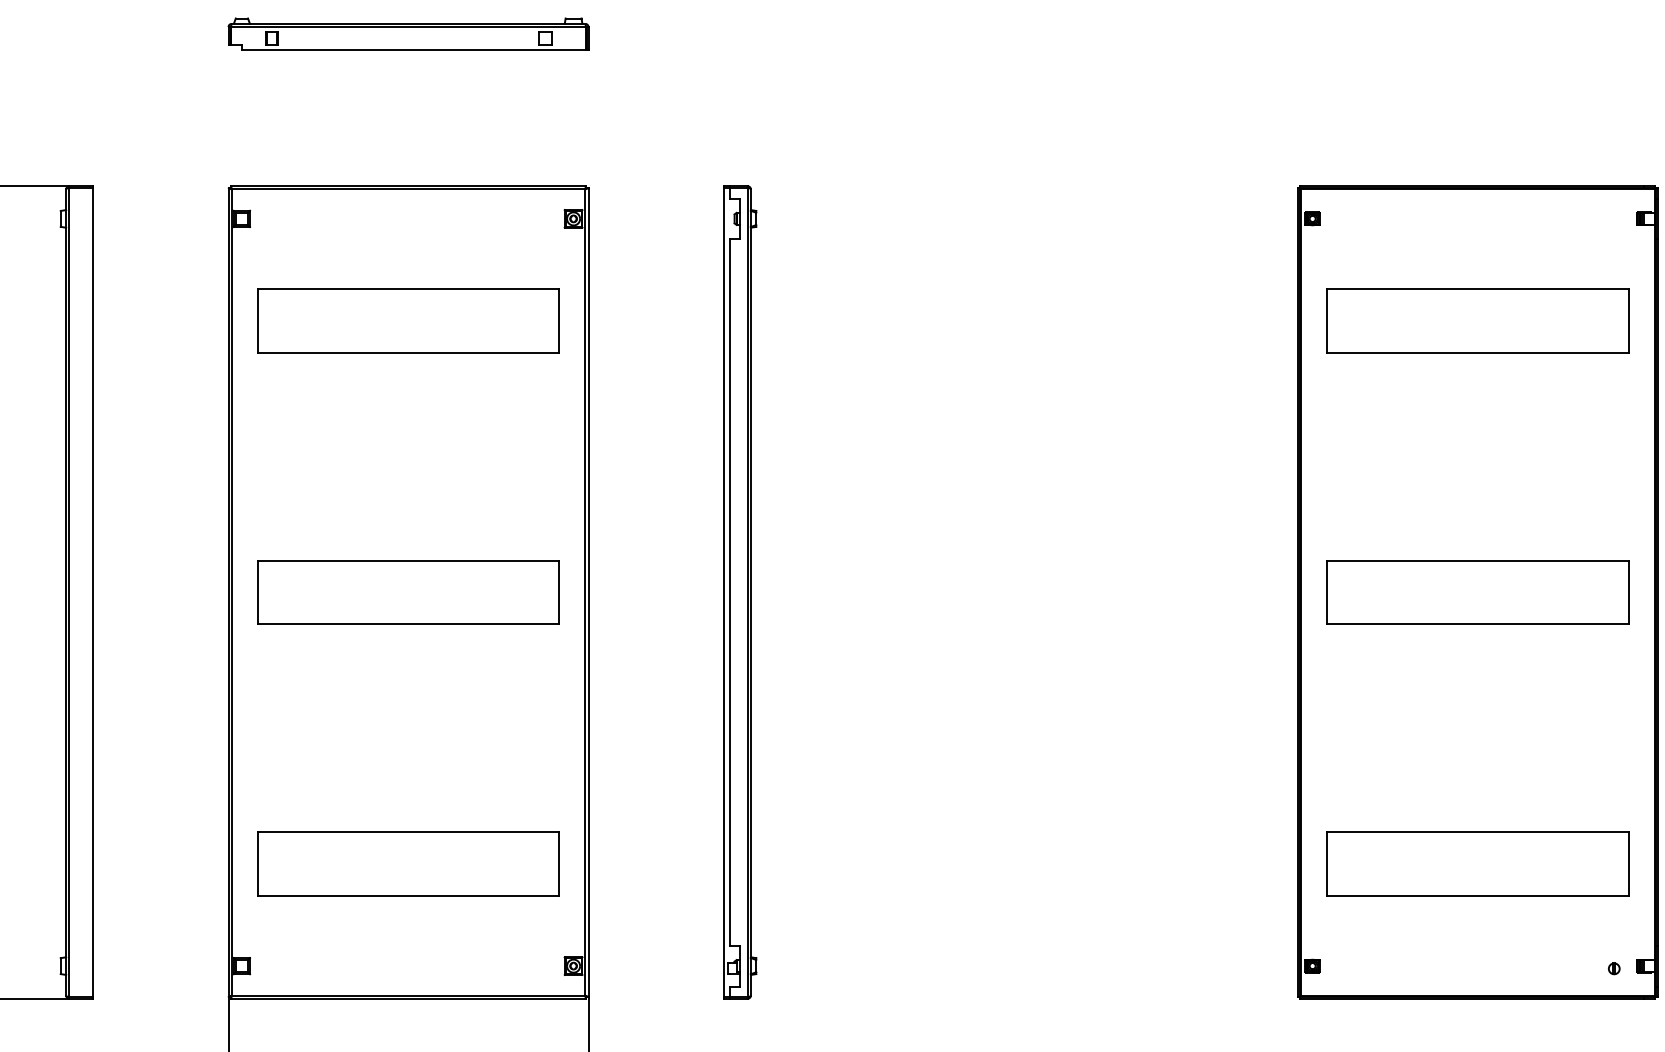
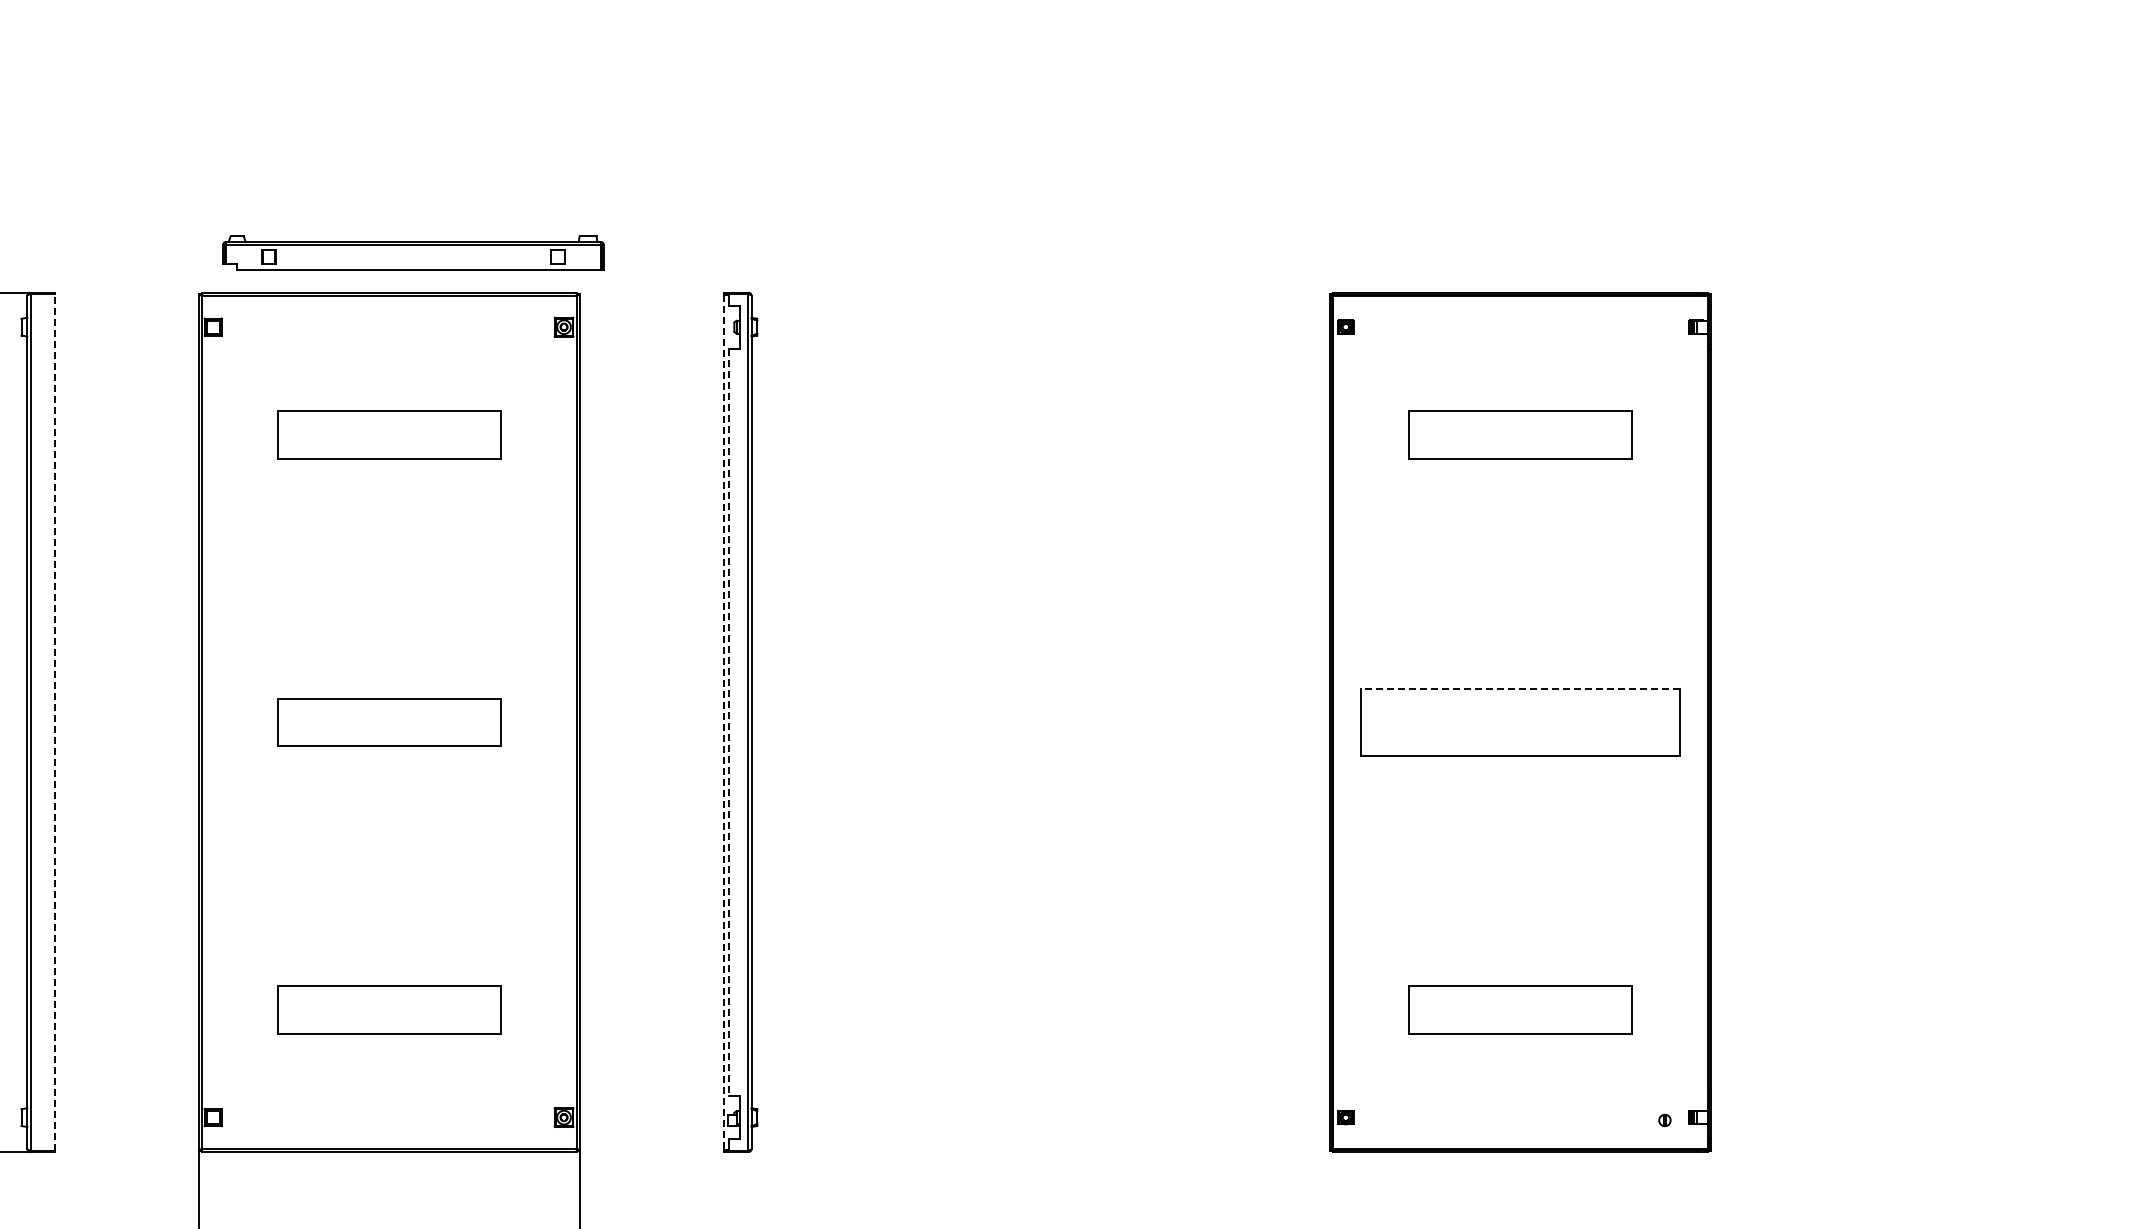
part: (408, 33) -> (413, 252), moved
part: (408, 320) -> (389, 434), size x0.7
part: (1477, 320) -> (1520, 434), size x0.7
line: (1477, 560) -> (1520, 688), solid -> dashed
line: (92, 591) -> (55, 721), solid -> dashed
part: (408, 592) -> (389, 722), size x0.7
line: (724, 592) -> (723, 722), solid -> dashed
line: (729, 592) -> (729, 722), solid -> dashed
part: (408, 863) -> (389, 1009), size x0.7
part: (1477, 863) -> (1520, 1009), size x0.7

